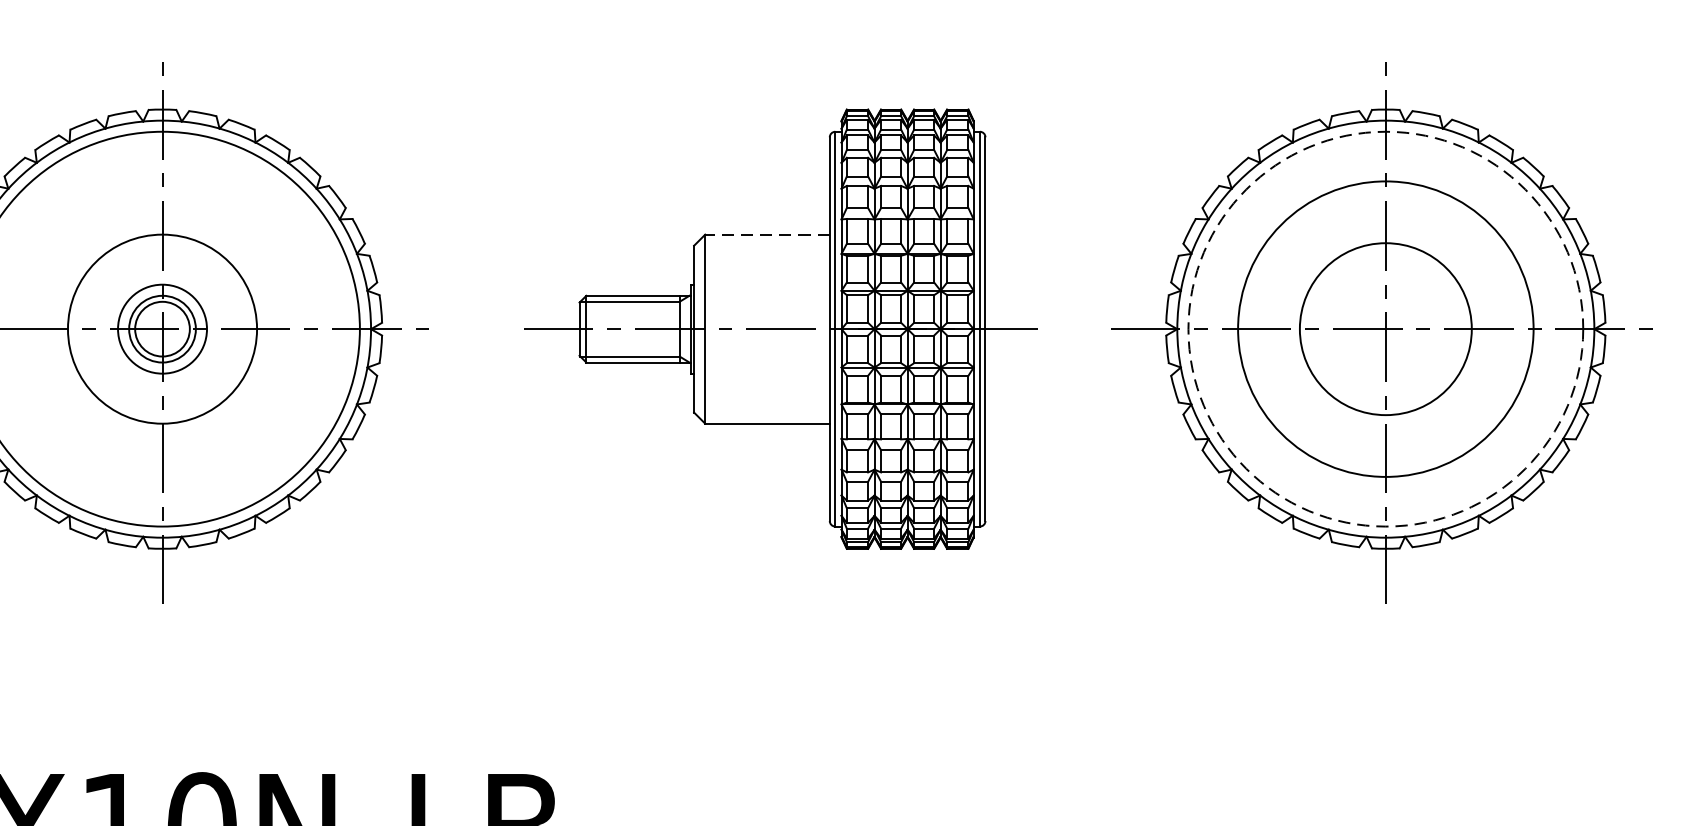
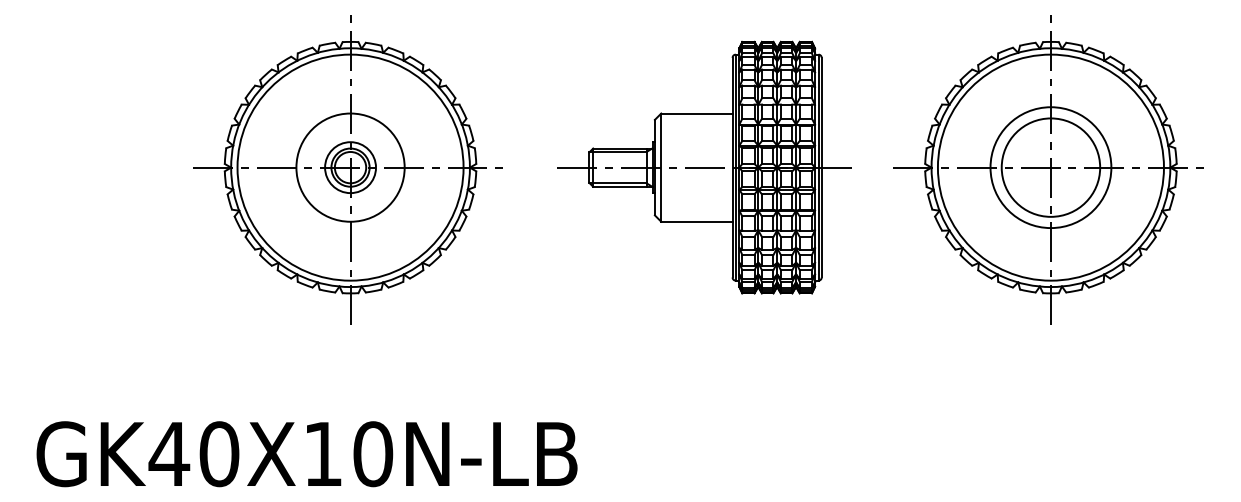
line: (766, 234) -> (696, 113), dashed -> solid
circle: (1385, 328) -> (1050, 167), dashed -> solid
circle: (1385, 328) -> (1050, 167), size x0.71

